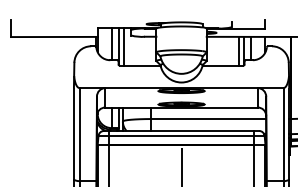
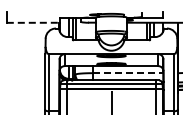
line: (54, 36) -> (33, 22), solid -> dashed
line: (209, 119) -> (128, 73), solid -> dashed

